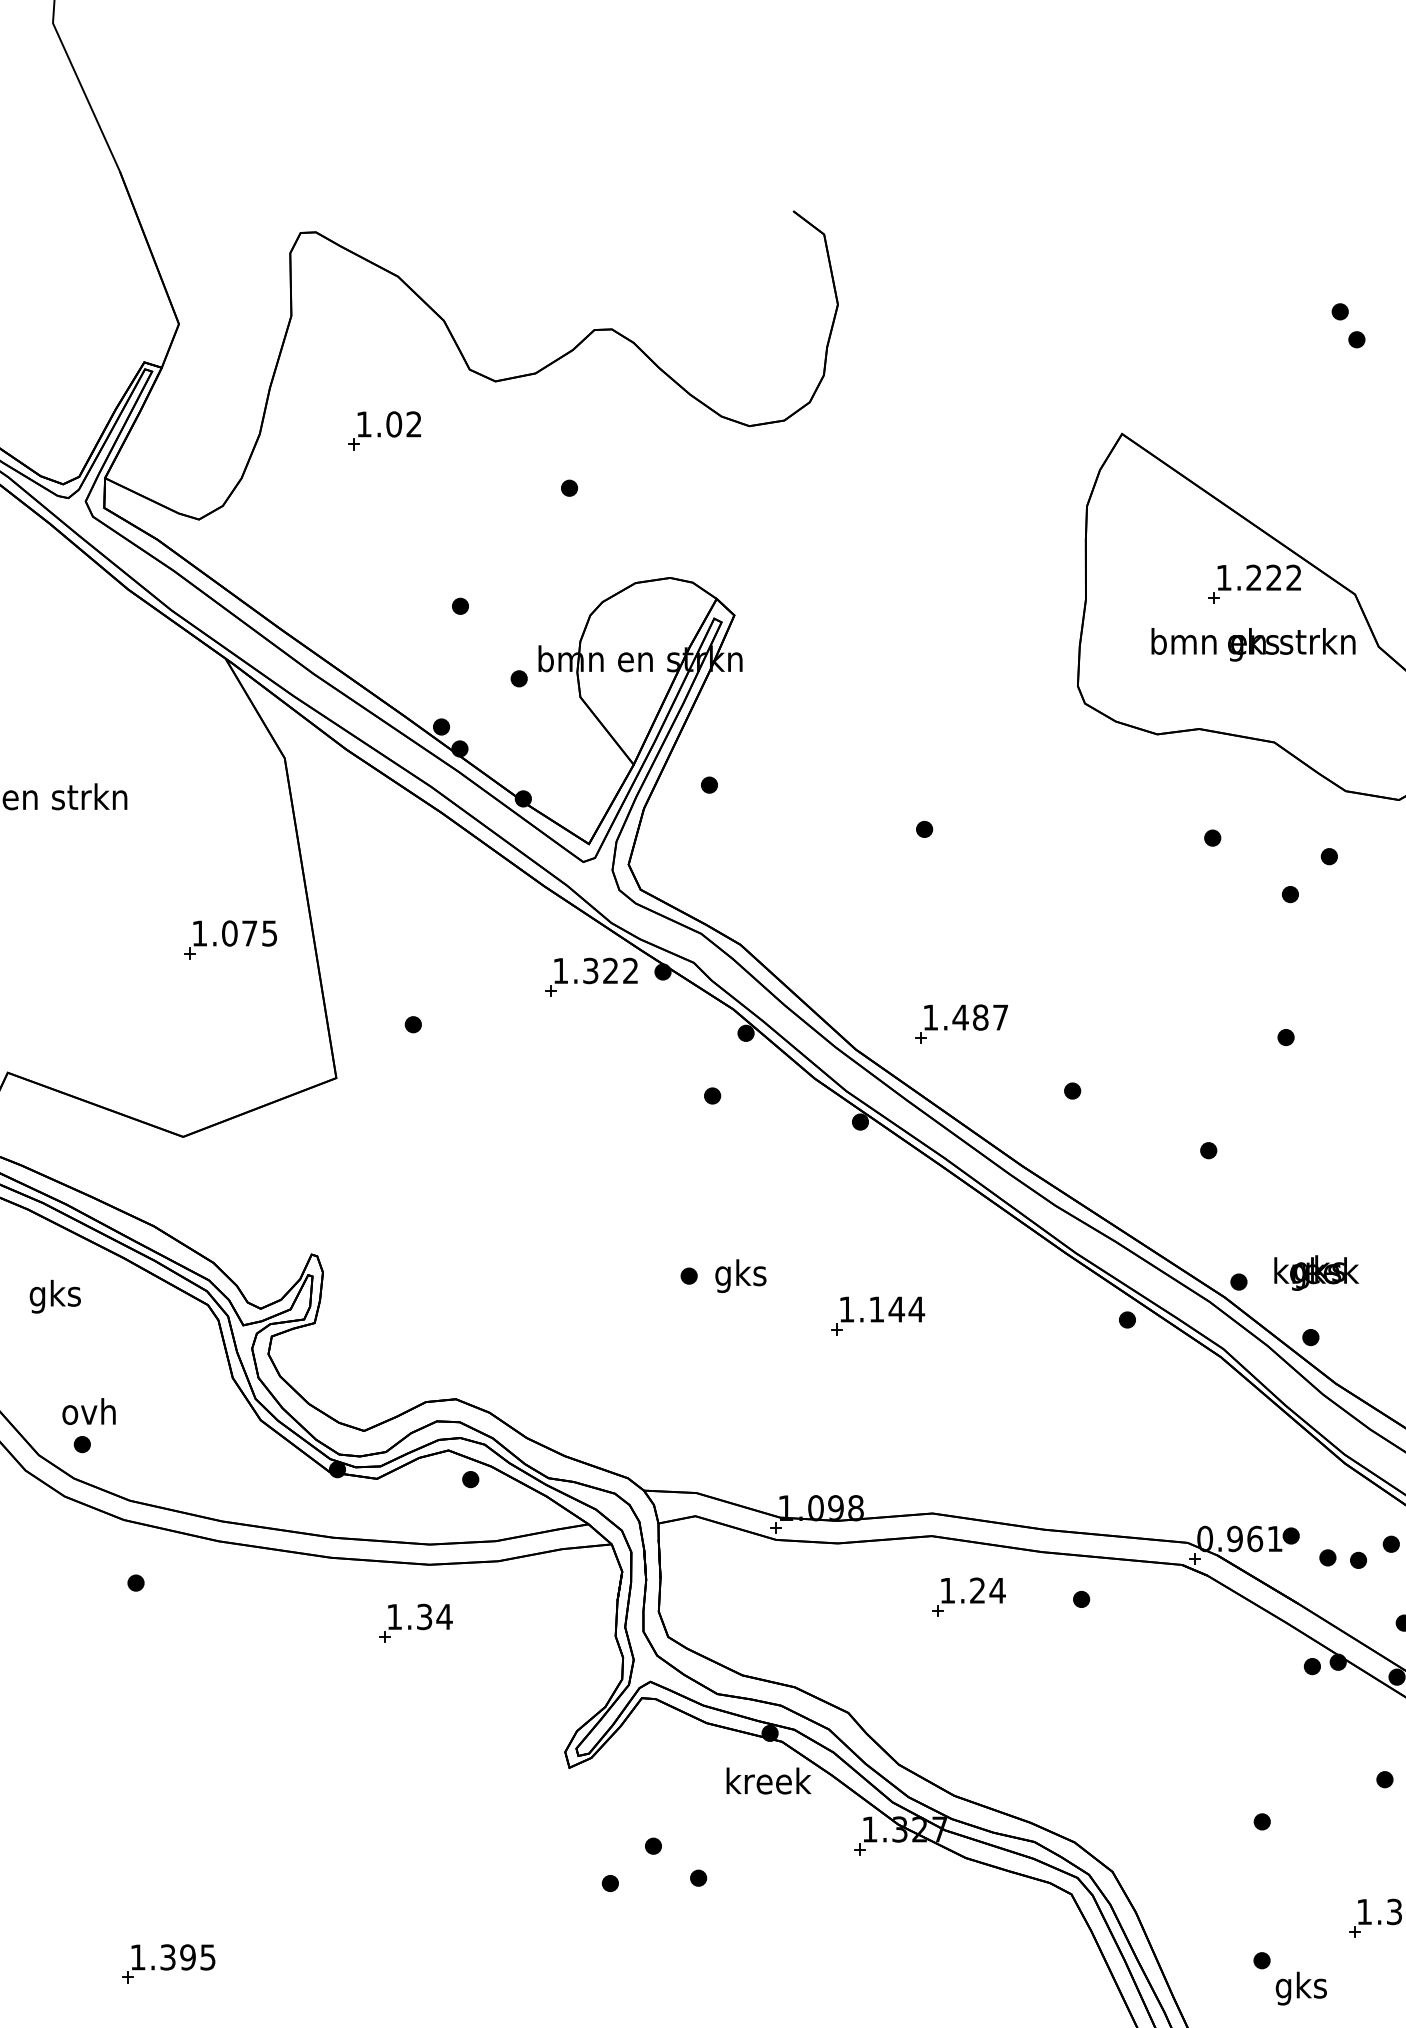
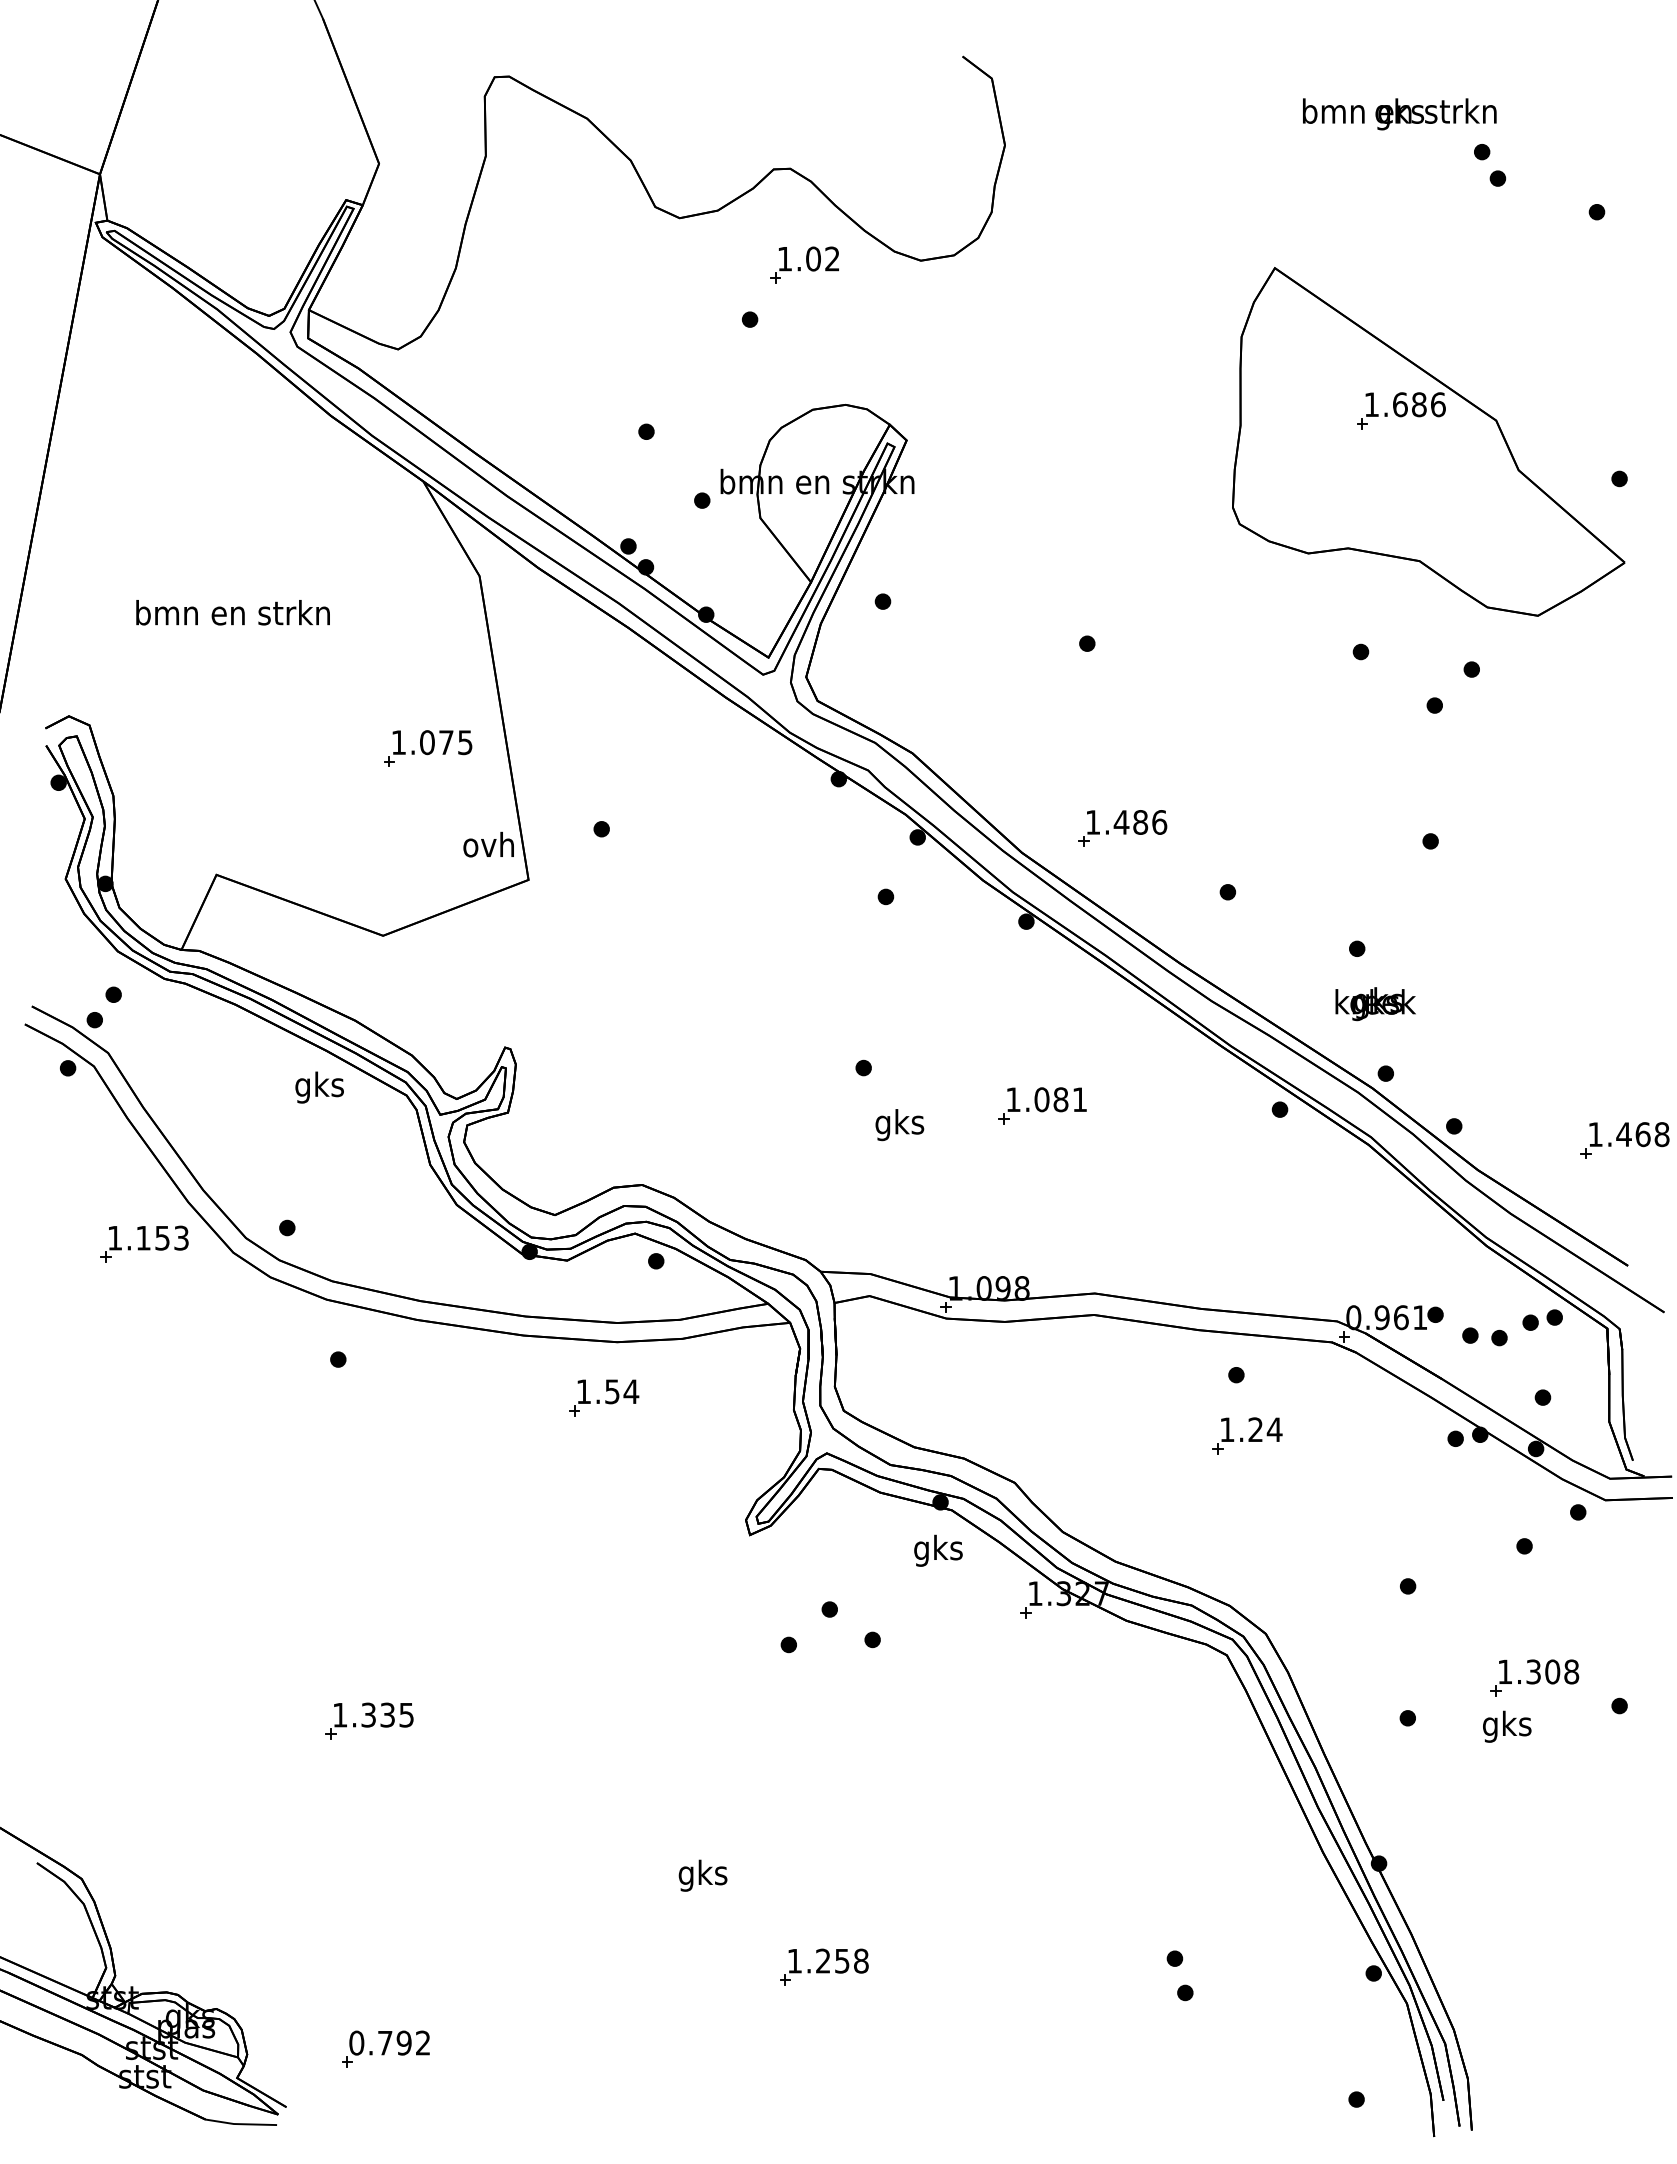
part: (384, 430) -> (804, 264), moved
text: (1274, 577) -> (1419, 404), 1.222 -> 1.686
text: (1253, 644) -> (1399, 114), moved
part: (591, 976) -> (770, 783), removed
text: (1000, 1017) -> (1159, 822), 1.487 -> 1.486
text: (1316, 1273) -> (1375, 1004), moved
text: (740, 1276) -> (899, 1125), moved
text: (55, 1296) -> (319, 1087), moved
text: (896, 1309) -> (1060, 1099), 1.144 -> 1.081
text: (88, 1411) -> (488, 844), moved
part: (969, 1596) -> (1247, 1435), moved
text: (424, 1616) -> (612, 1391), 1.34 -> 1.54
text: (768, 1784) -> (939, 1550), kreek -> gks
text: (187, 1956) -> (387, 1714), 1.395 -> 1.335
text: (1301, 1988) -> (1507, 1726), moved

